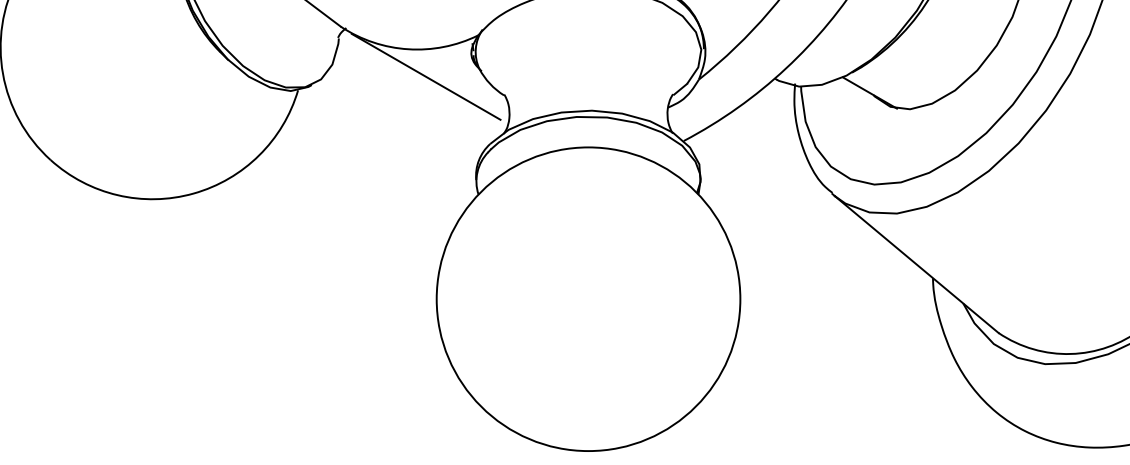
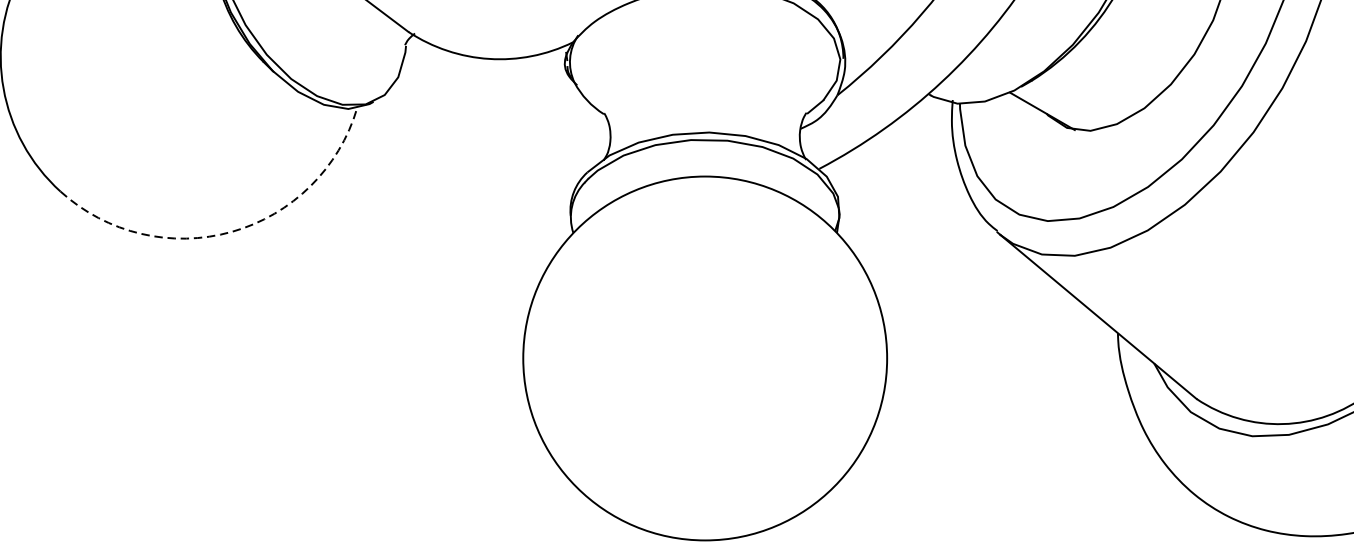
line: (425, 76) -> (509, 91), removed
arc: (193, 193) -> (231, 231), solid -> dashed

